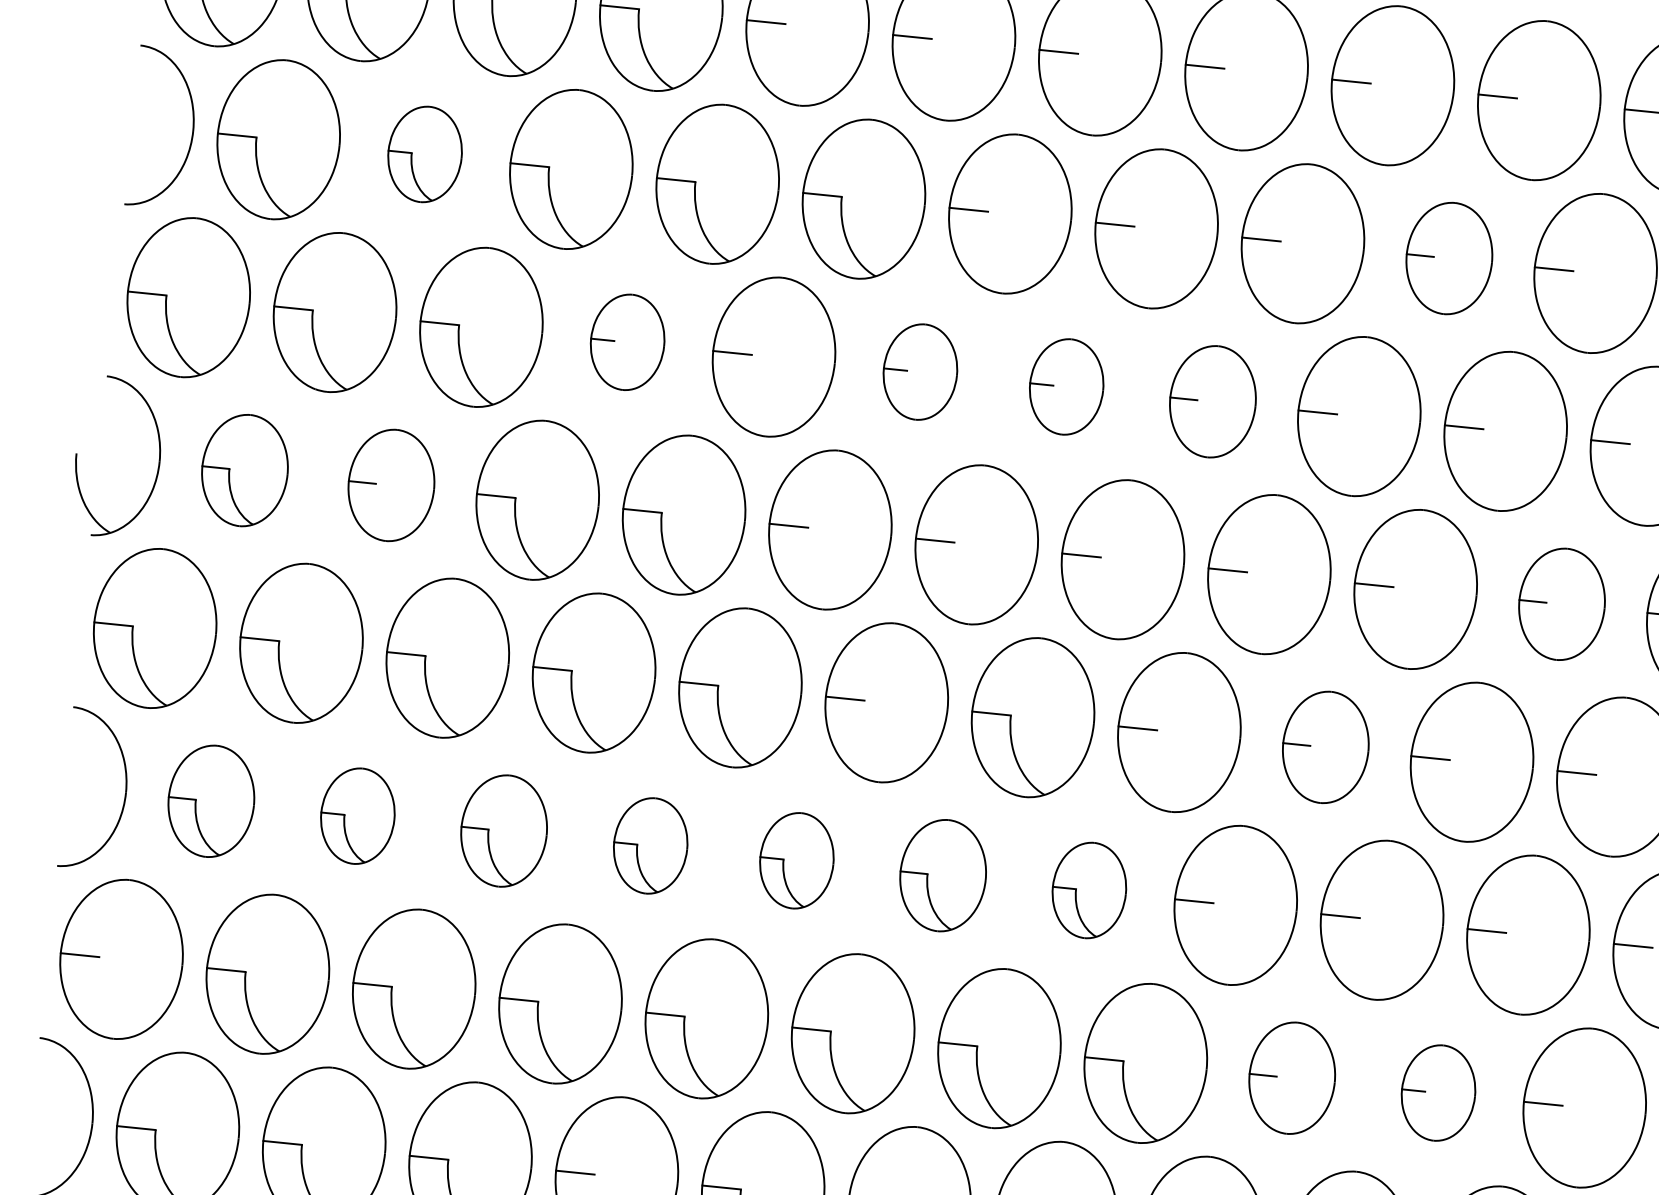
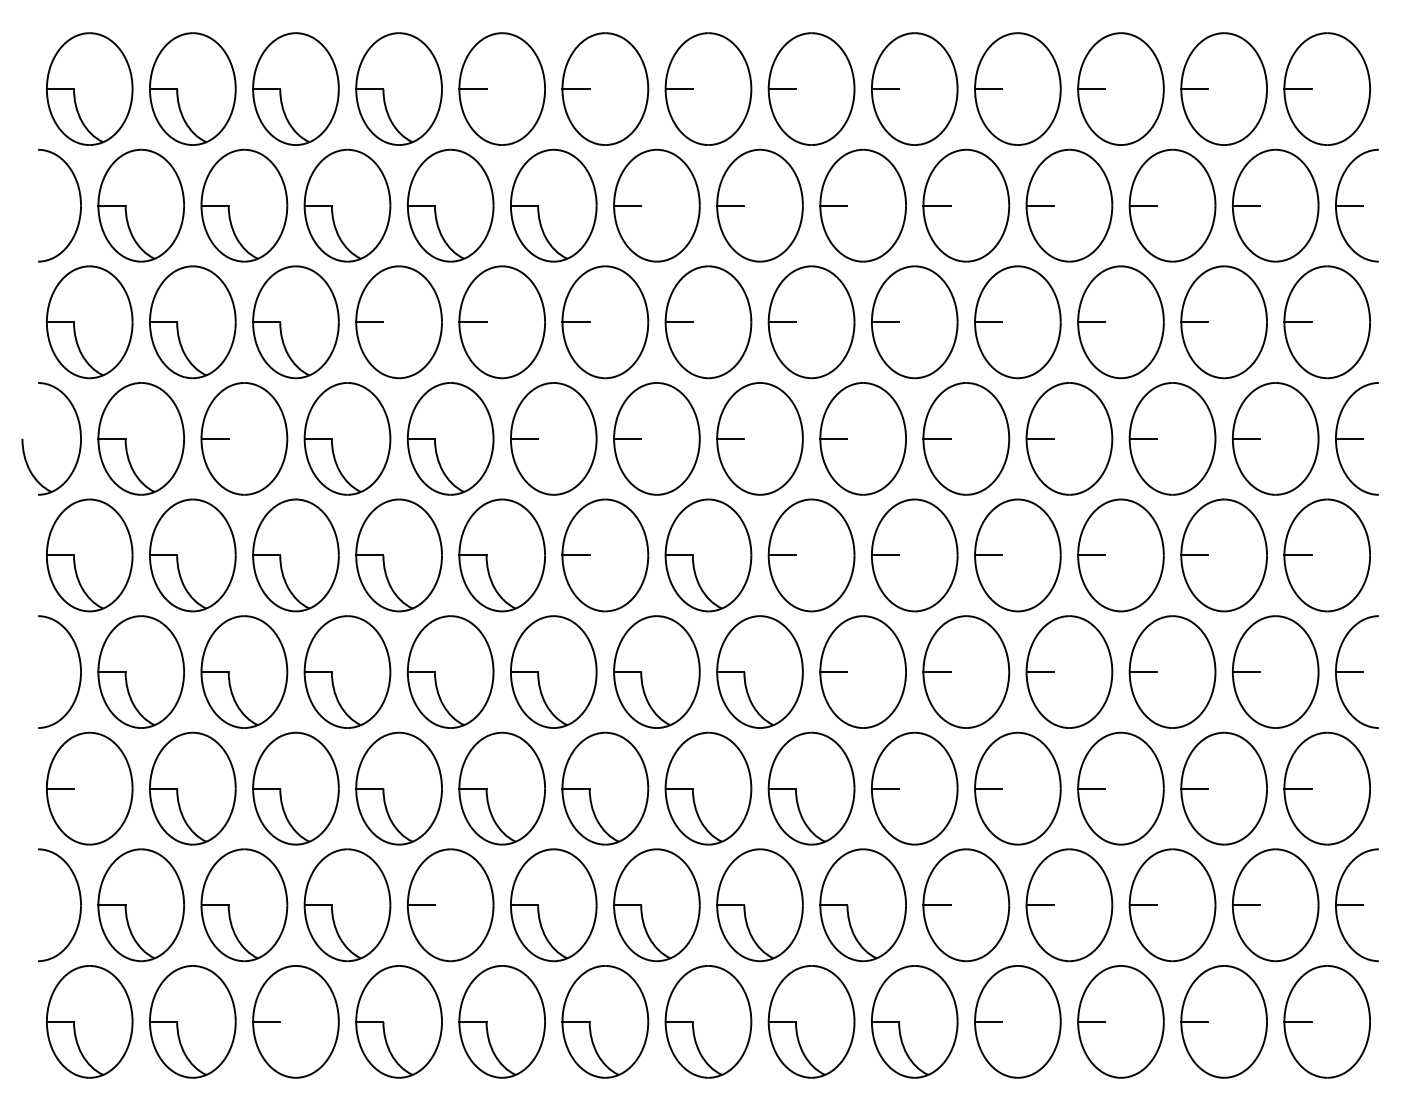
part: (425, 154) -> (244, 205), size x1.67
part: (1449, 258) -> (966, 205), size x1.43
part: (626, 342) -> (398, 322), size x1.67
part: (920, 372) -> (605, 322), size x1.67
part: (1066, 387) -> (708, 322), size x1.67
part: (1212, 401) -> (811, 322), size x1.43
part: (244, 469) -> (140, 438), size x1.43
part: (391, 484) -> (244, 438), size x1.43
part: (1562, 603) -> (1069, 438), size x1.43
part: (1325, 747) -> (914, 555), size x1.43
part: (210, 800) -> (140, 671), size x1.43
part: (358, 815) -> (244, 671), size x1.67
part: (504, 830) -> (347, 671), size x1.43
part: (650, 845) -> (450, 671), size x1.67
part: (796, 859) -> (553, 671), size x1.67
part: (942, 874) -> (656, 671), size x1.43
part: (1088, 889) -> (759, 671), size x1.67
part: (1291, 1078) -> (914, 788), size x1.43
part: (1437, 1092) -> (1017, 788), size x1.67

